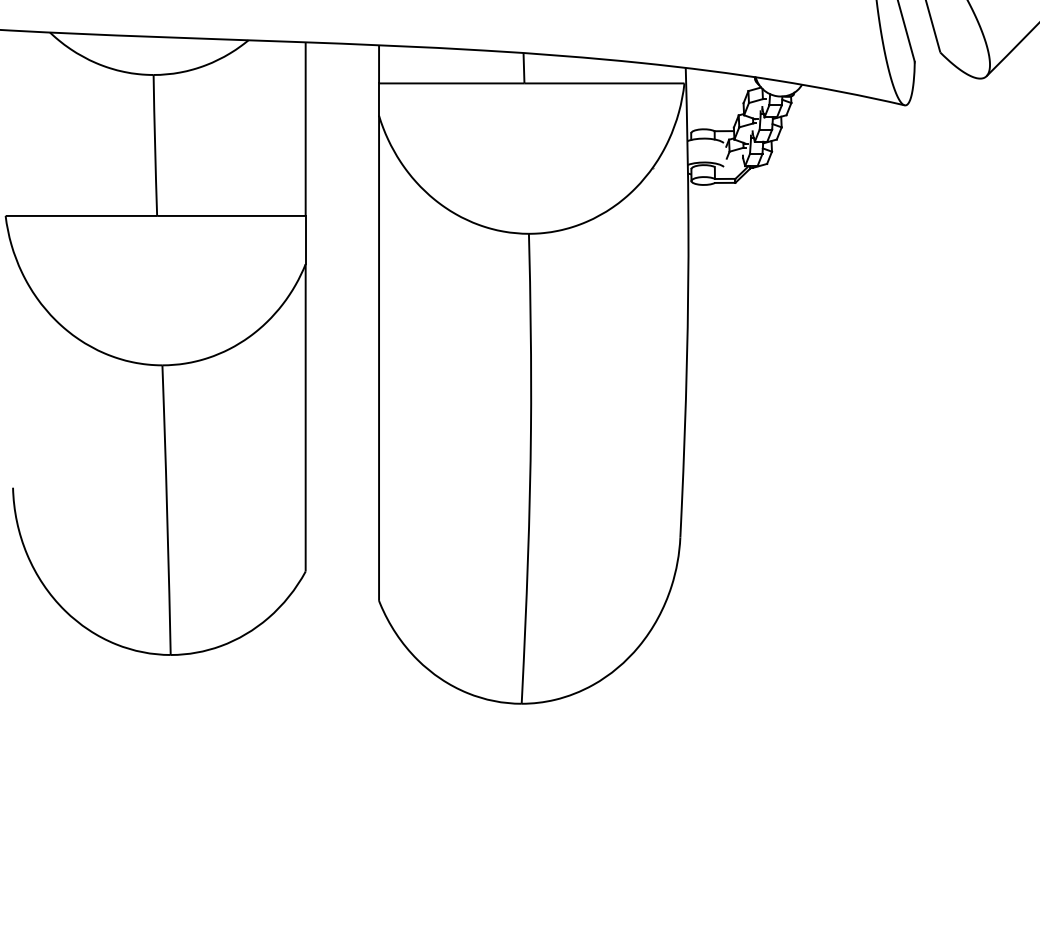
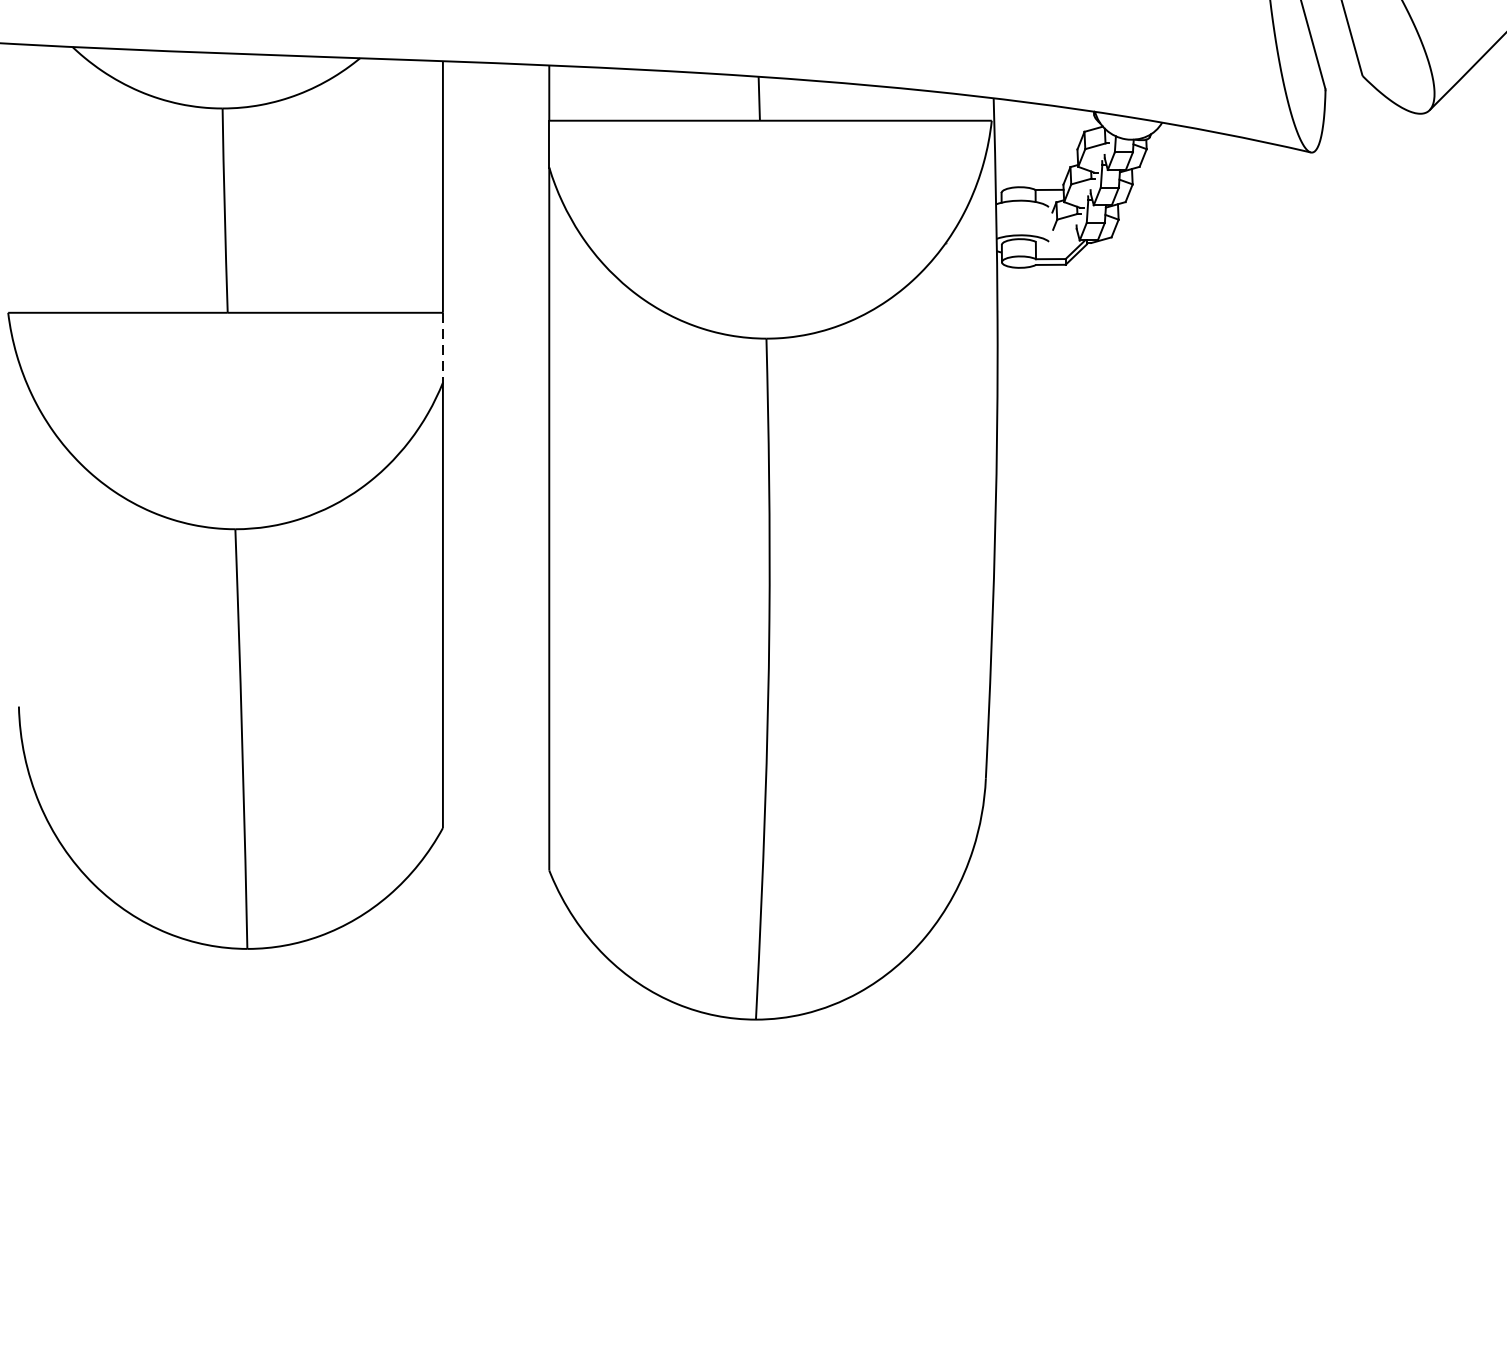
line: (305, 240) -> (442, 348), solid -> dashed

